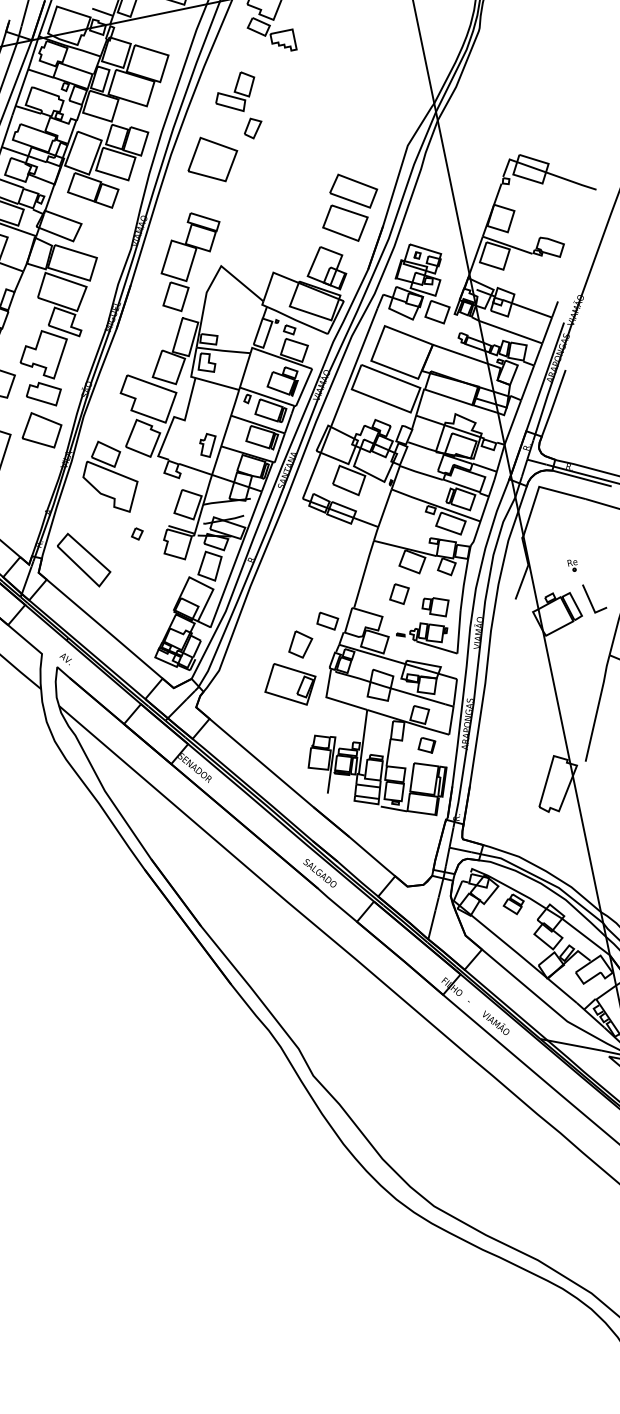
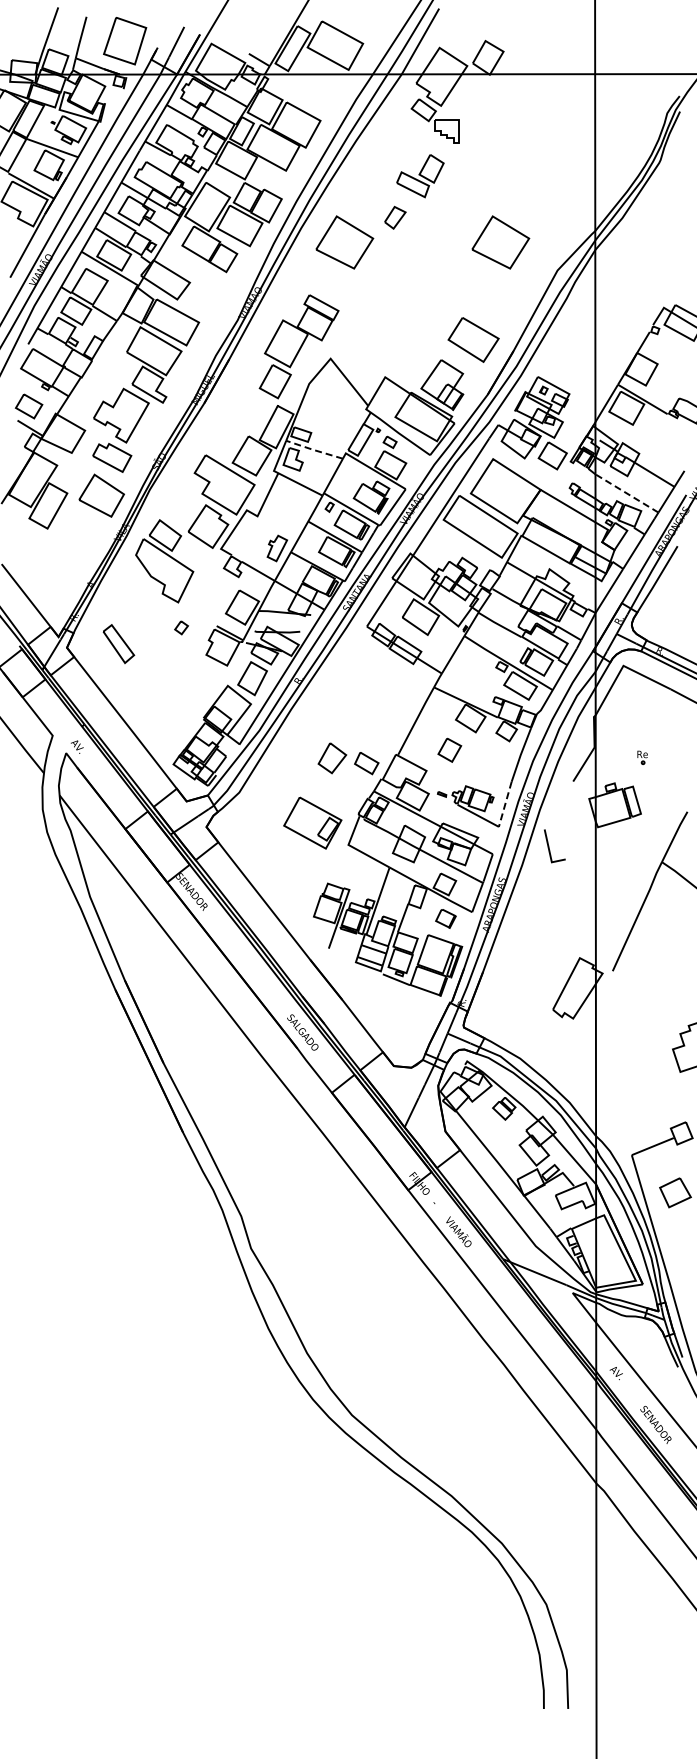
part: (235, 93) -> (420, 176), moved
part: (351, 131) -> (500, 242), added
part: (353, 191) -> (489, 307), removed
line: (510, 332) -> (626, 493), solid -> dashed
line: (222, 350) -> (313, 449), solid -> dashed
part: (83, 559) -> (118, 643), size x0.6
line: (590, 598) -> (549, 846), moved
part: (436, 607) -> (486, 772), removed
line: (459, 632) -> (505, 804), solid -> dashed
part: (300, 644) -> (332, 758), moved

